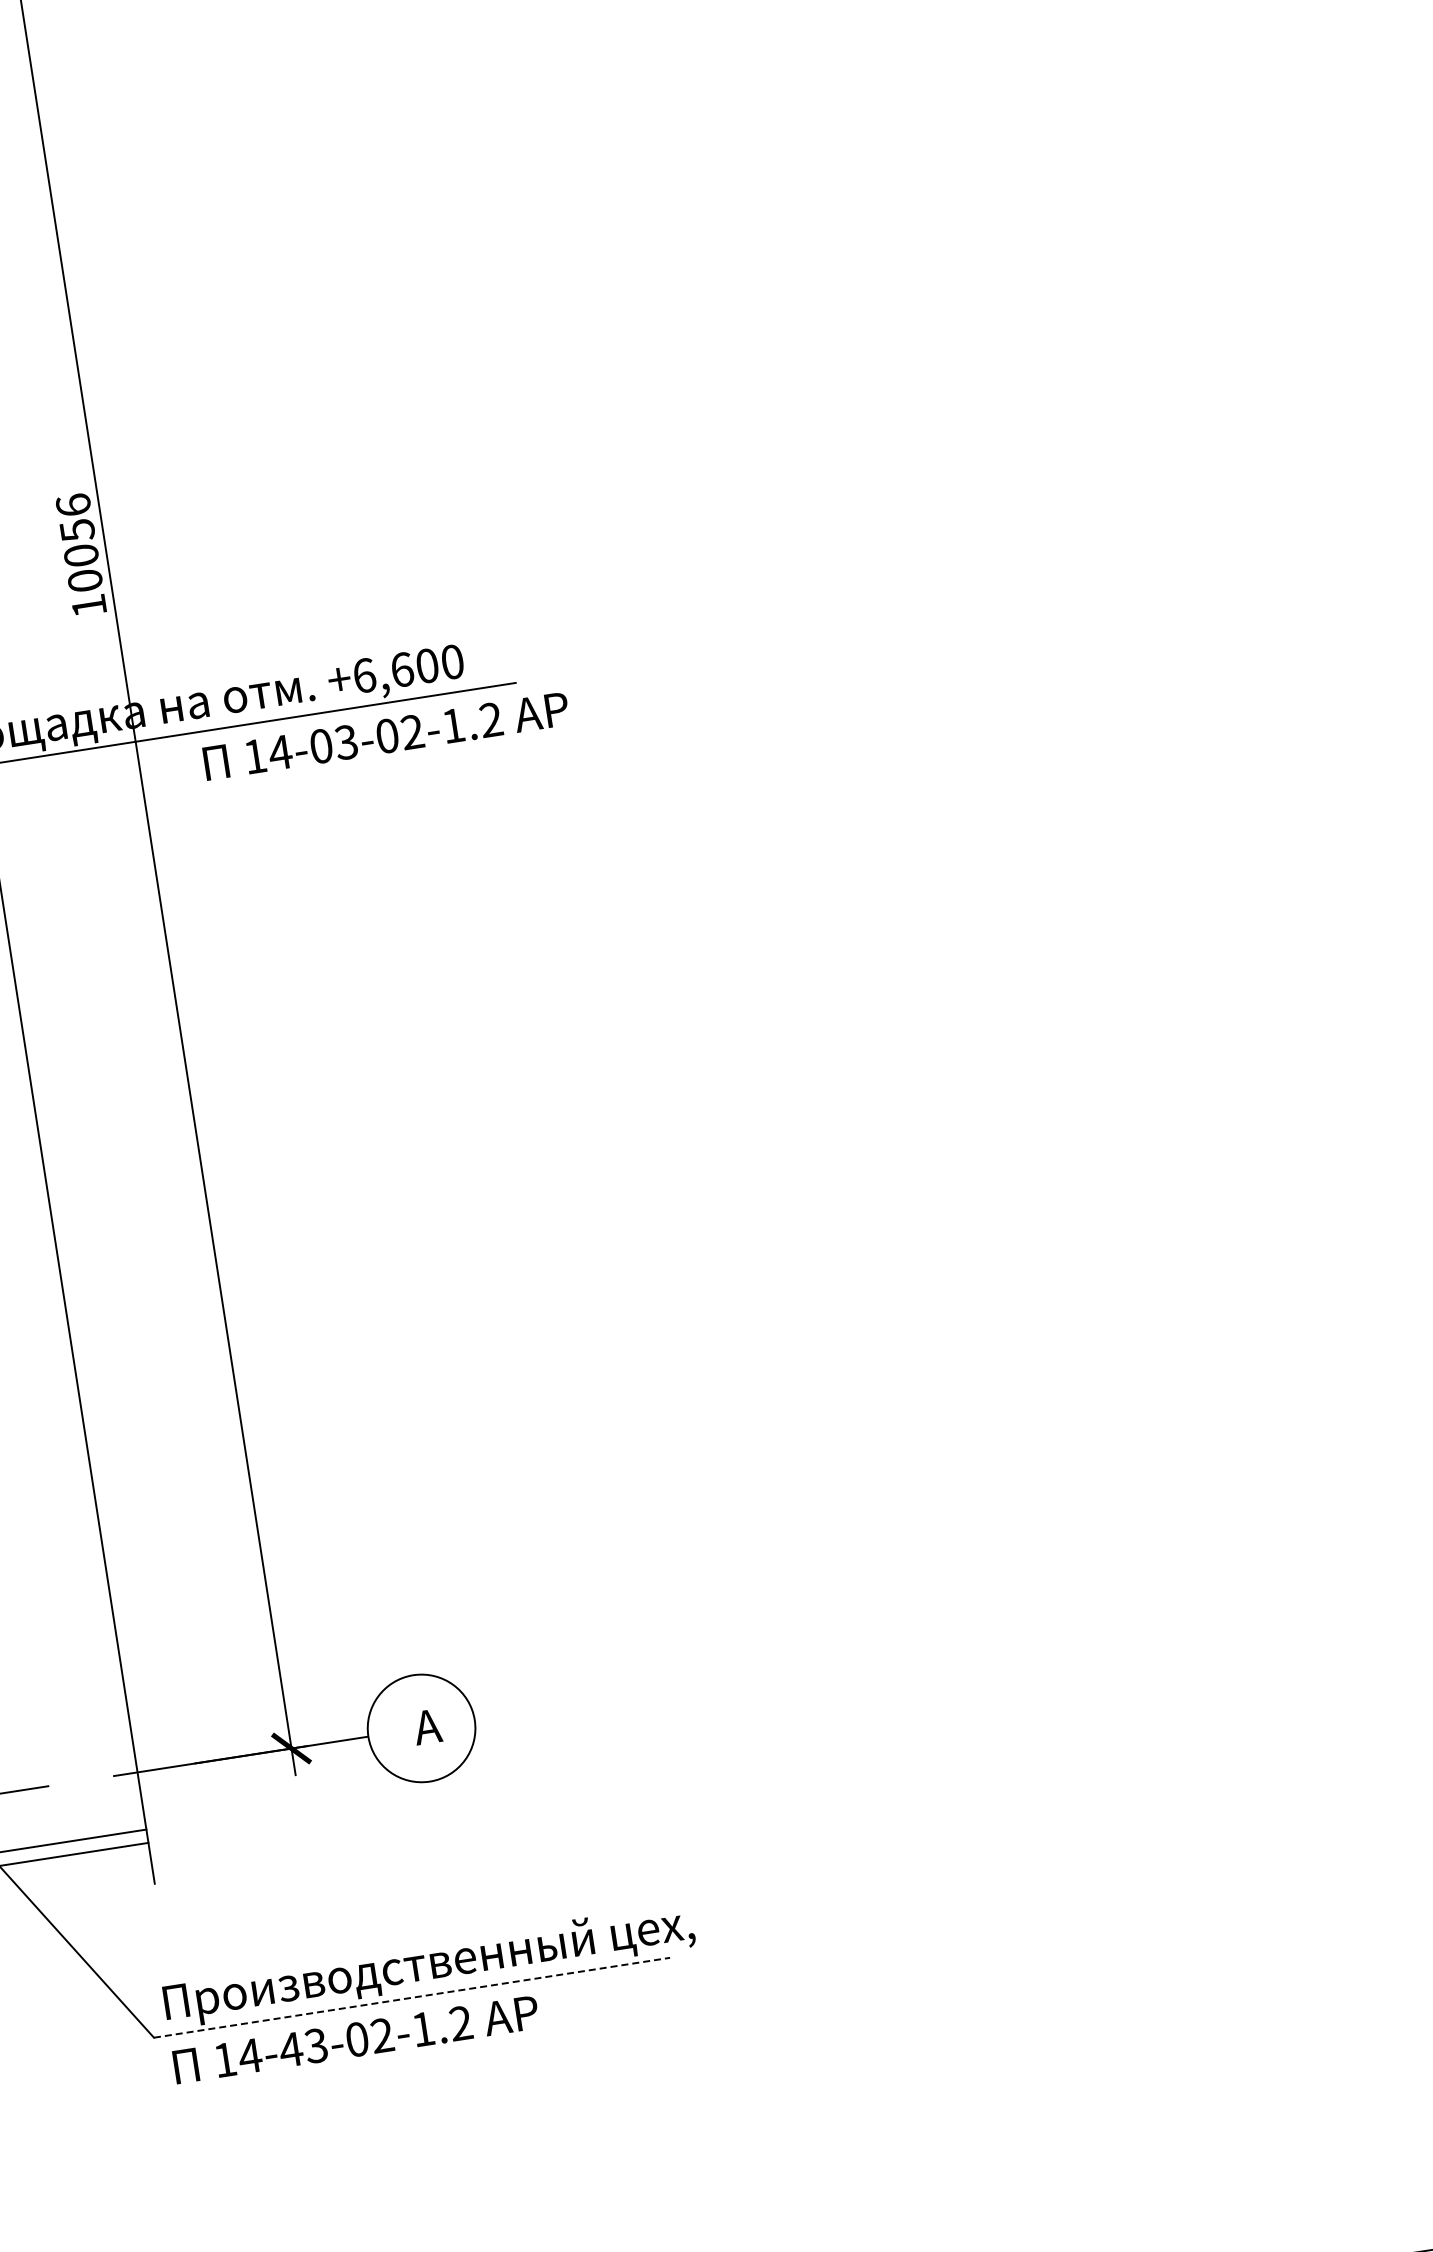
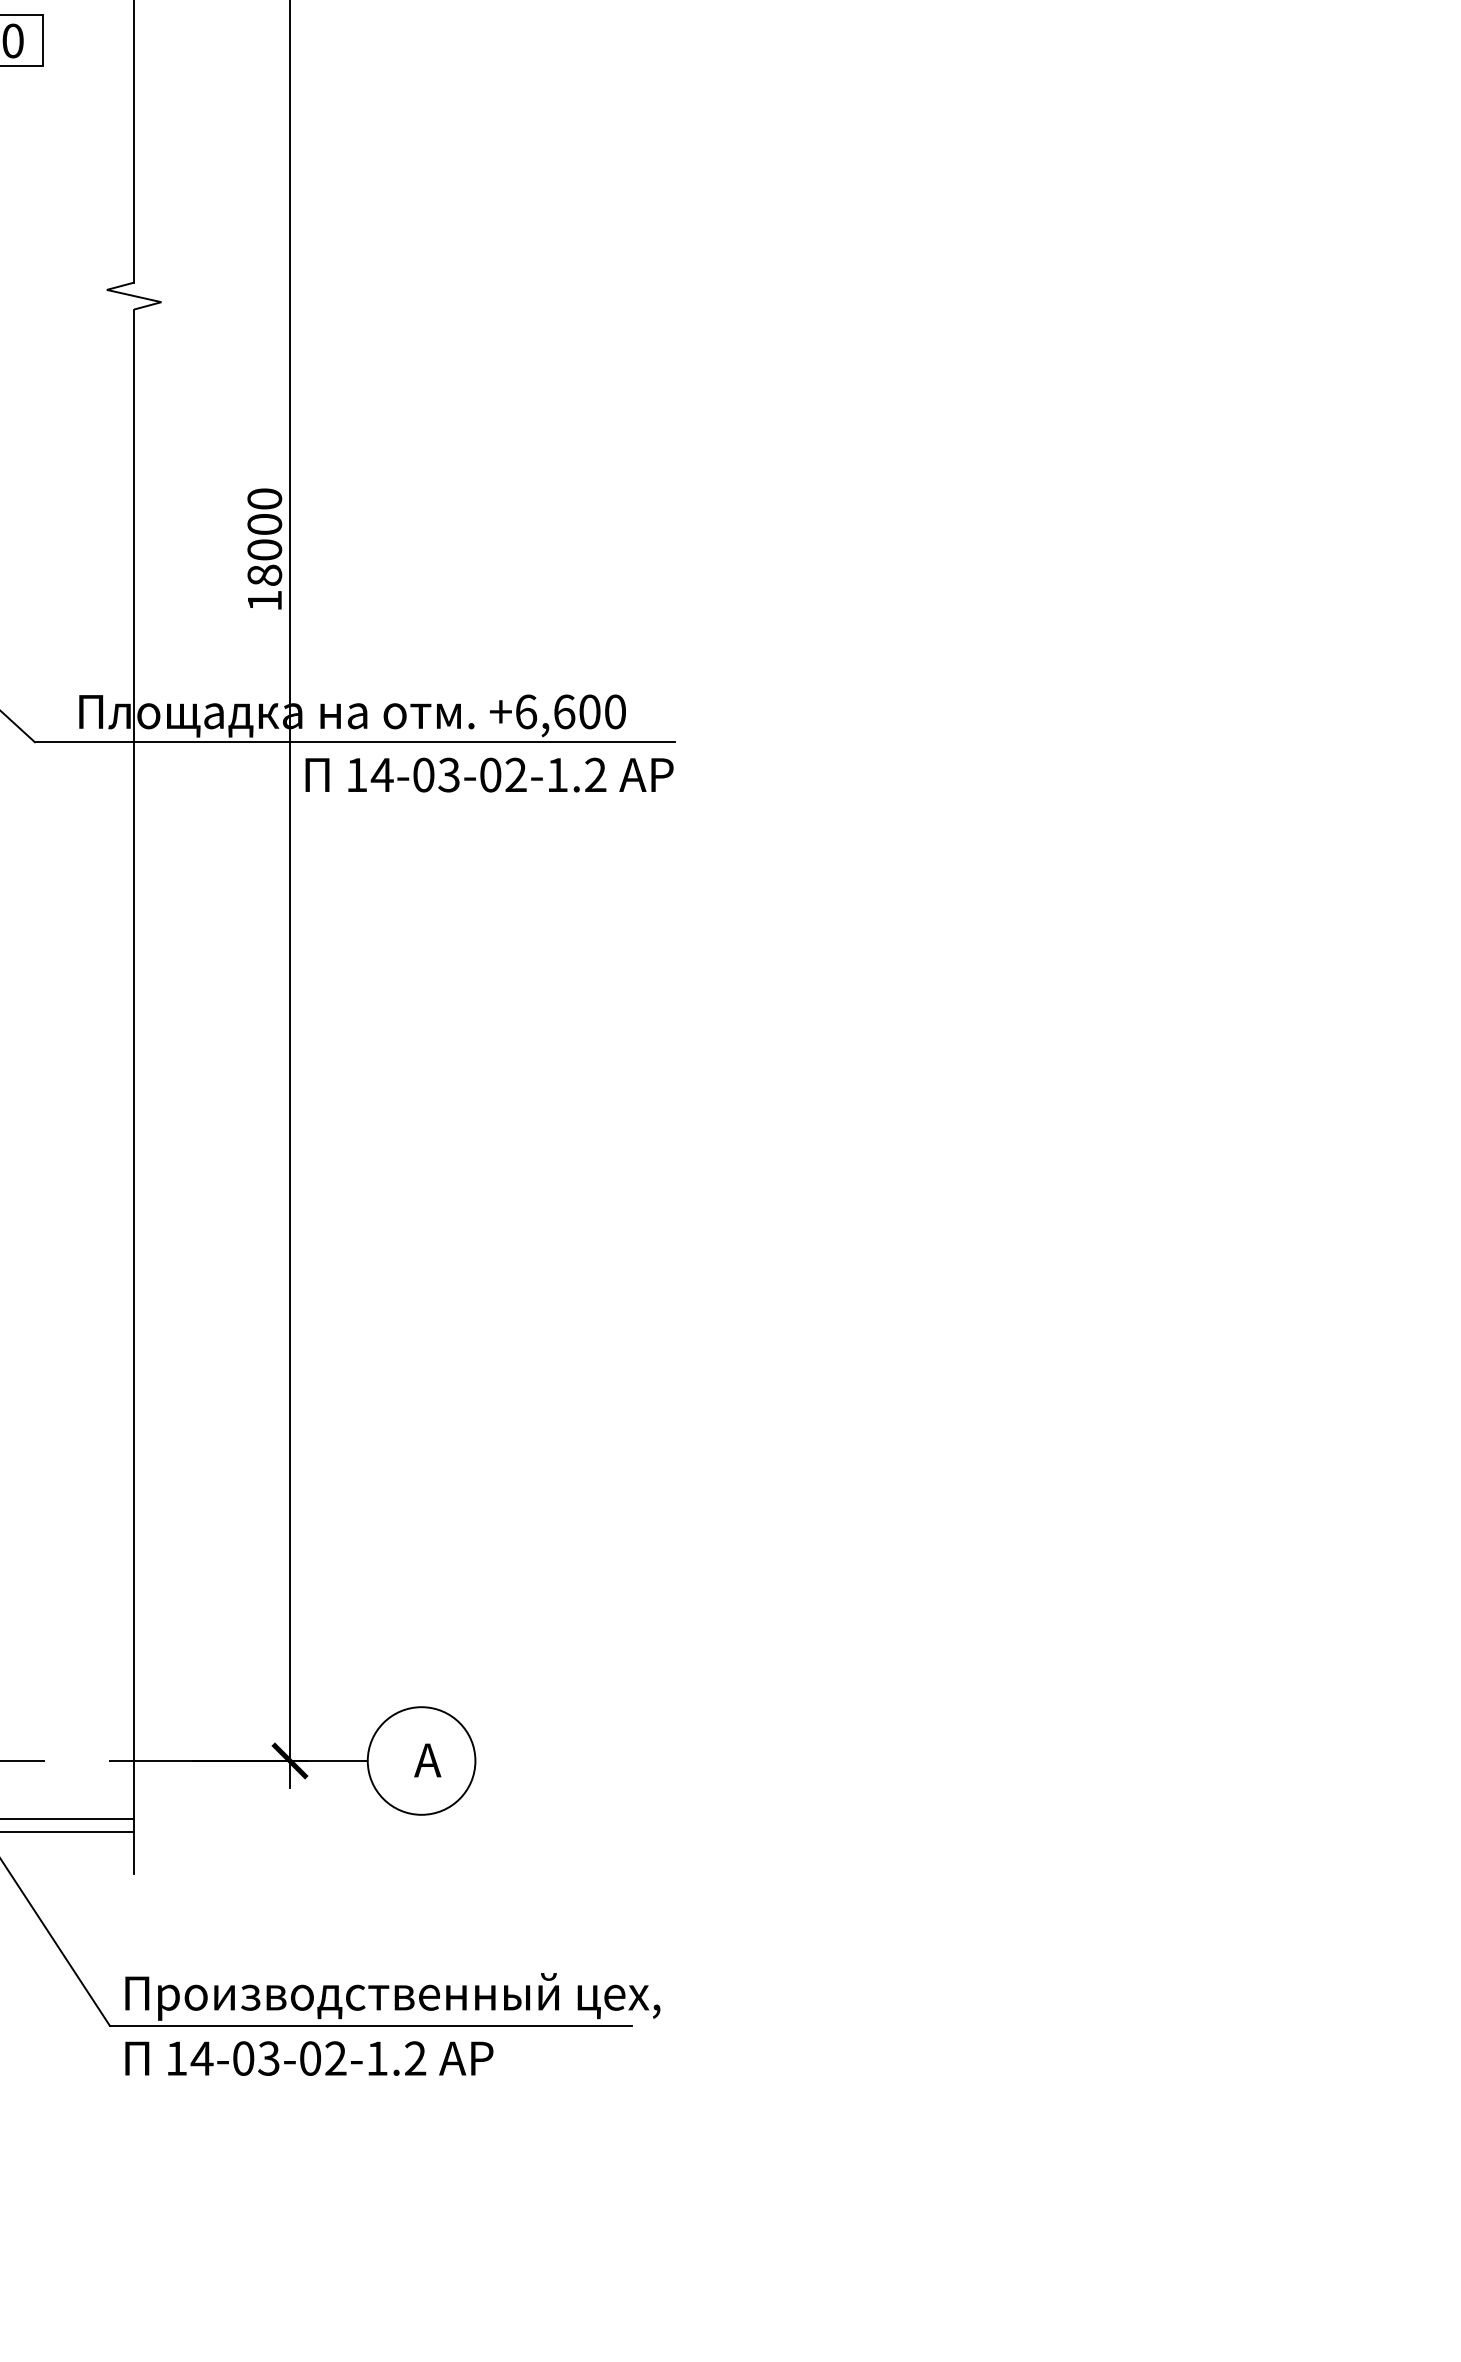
text: (79, 542) -> (264, 536), 10056 -> 18000
text: (386, 735) -> (489, 774), moved
line: (412, 1997) -> (371, 2025), dashed -> solid
text: (291, 2049) -> (243, 2058), 14-43-02-1.2 -> 14-03-02-1.2

